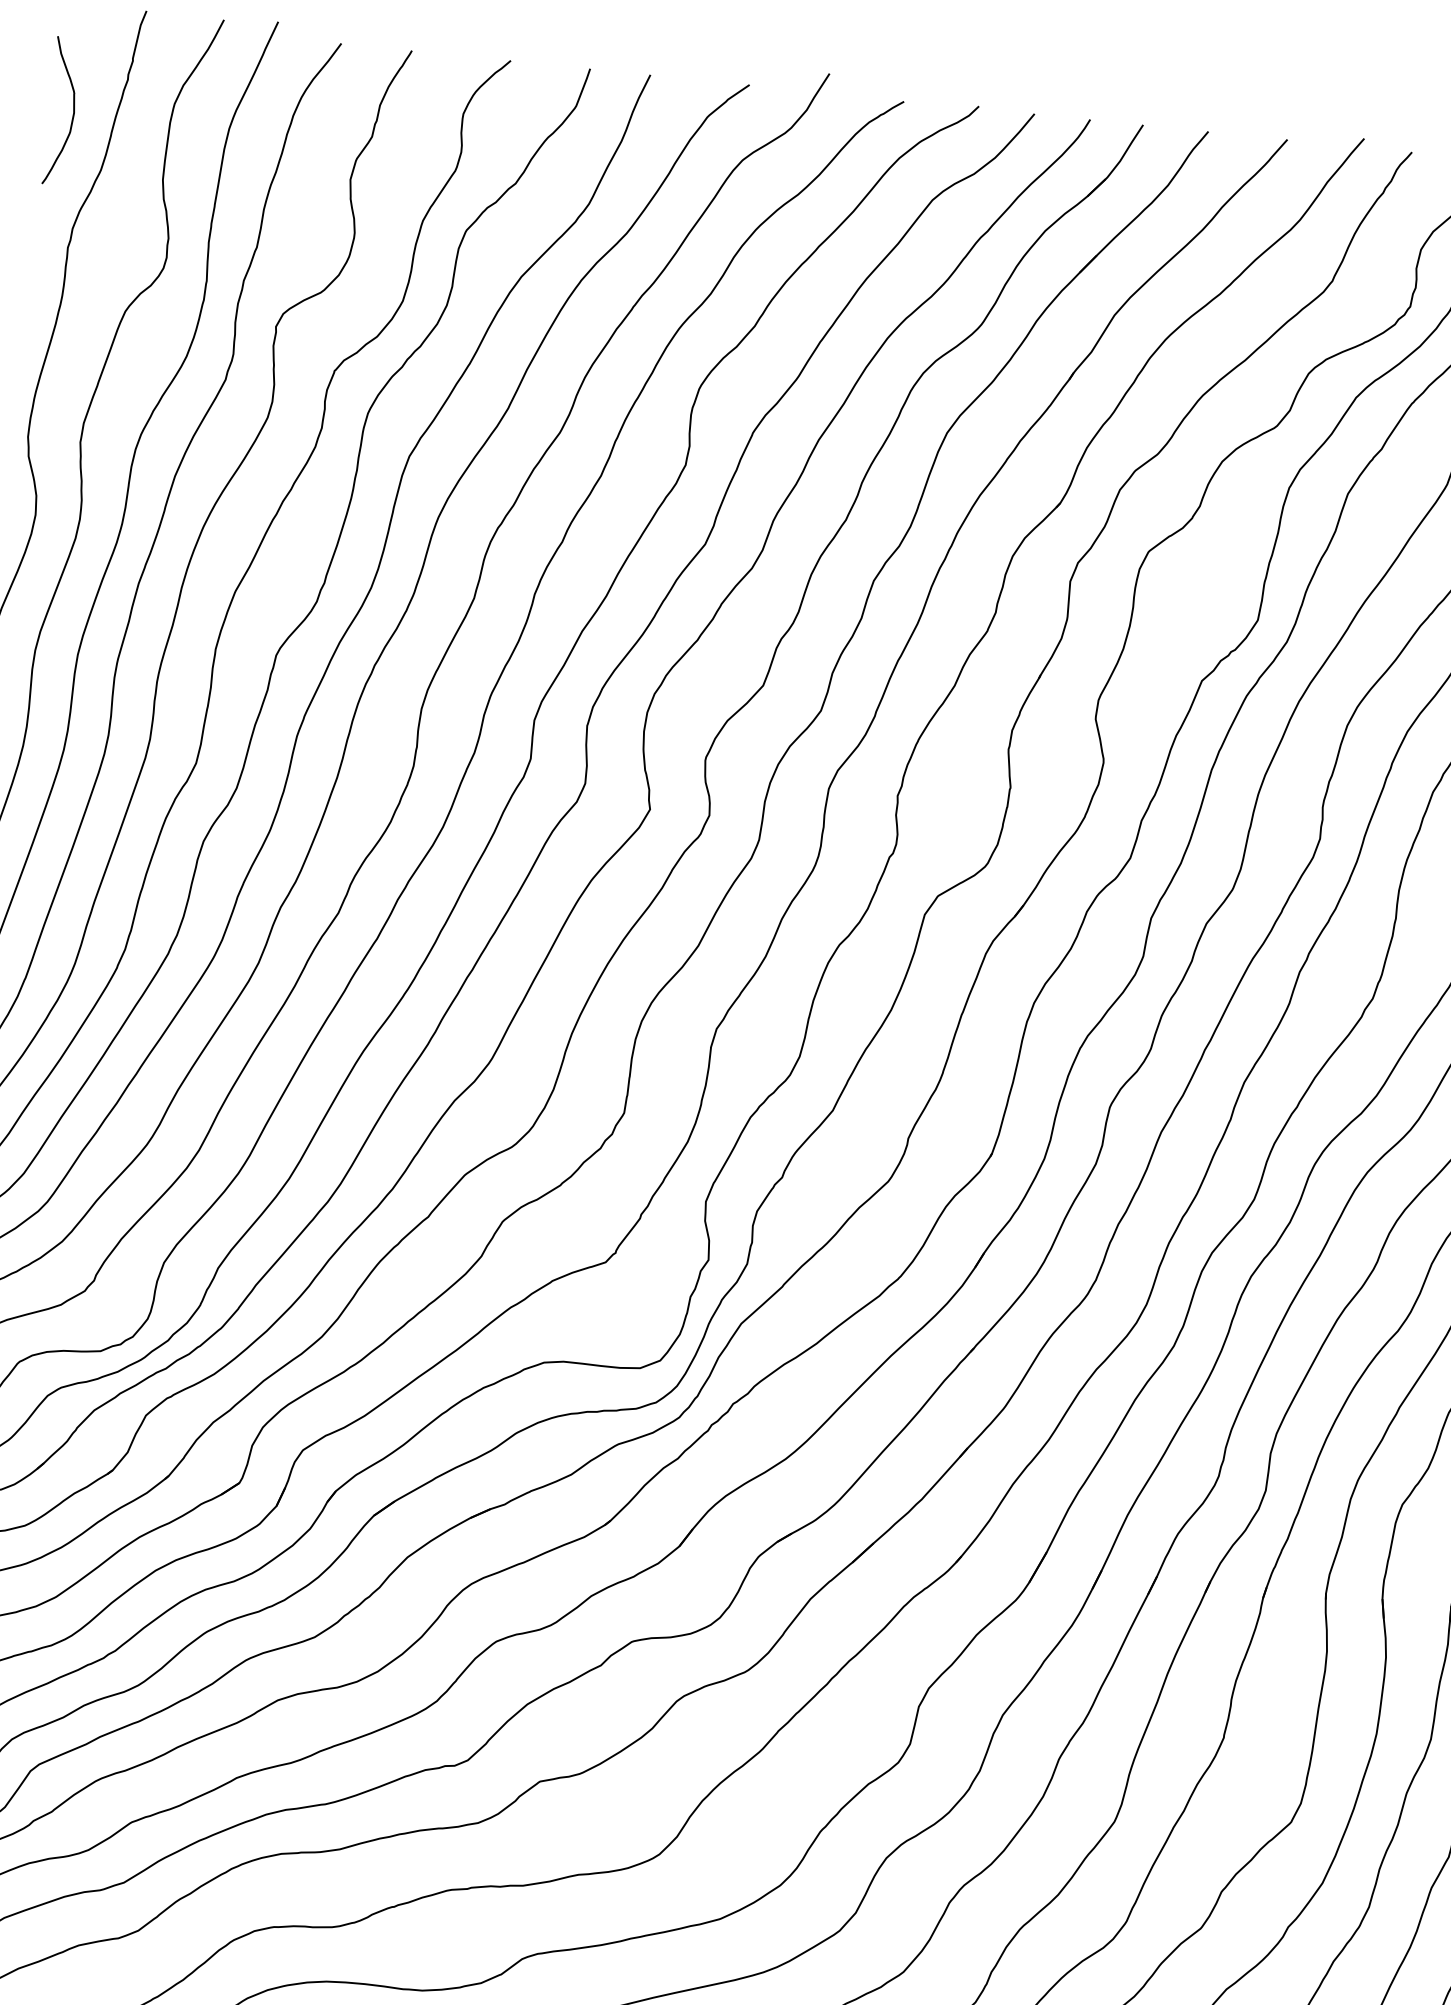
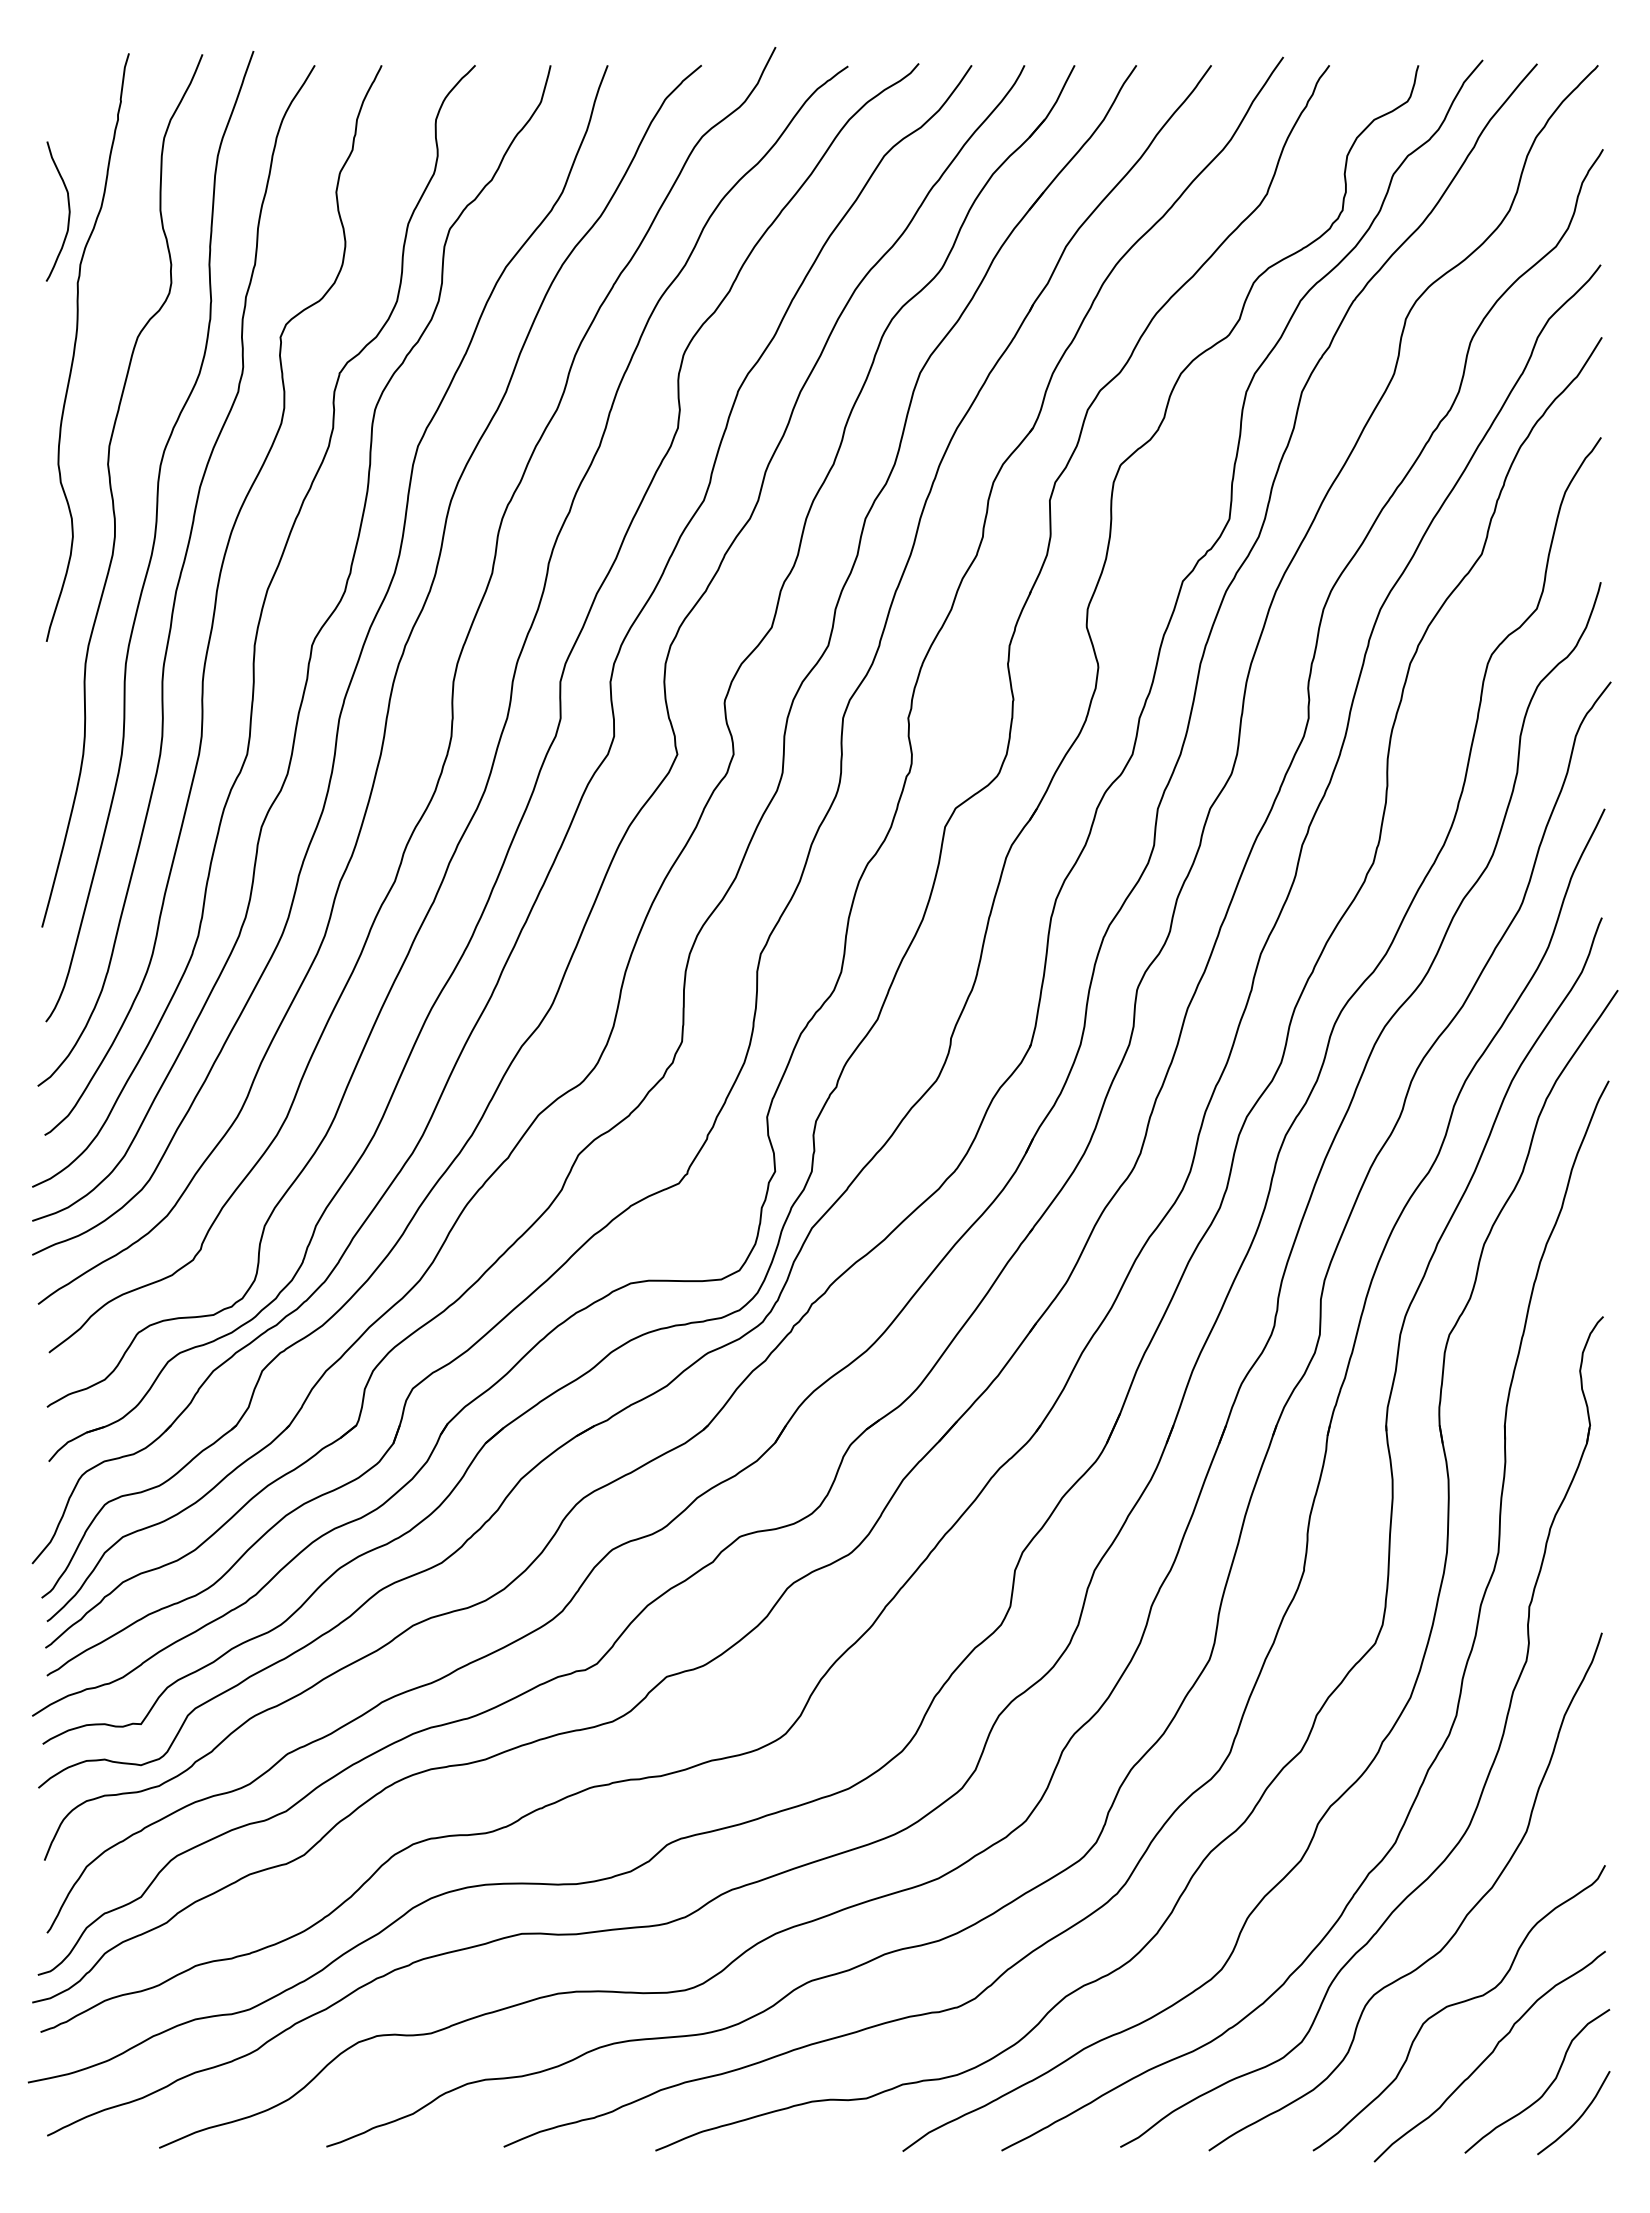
curve: (72, 112) -> (68, 211), moved

